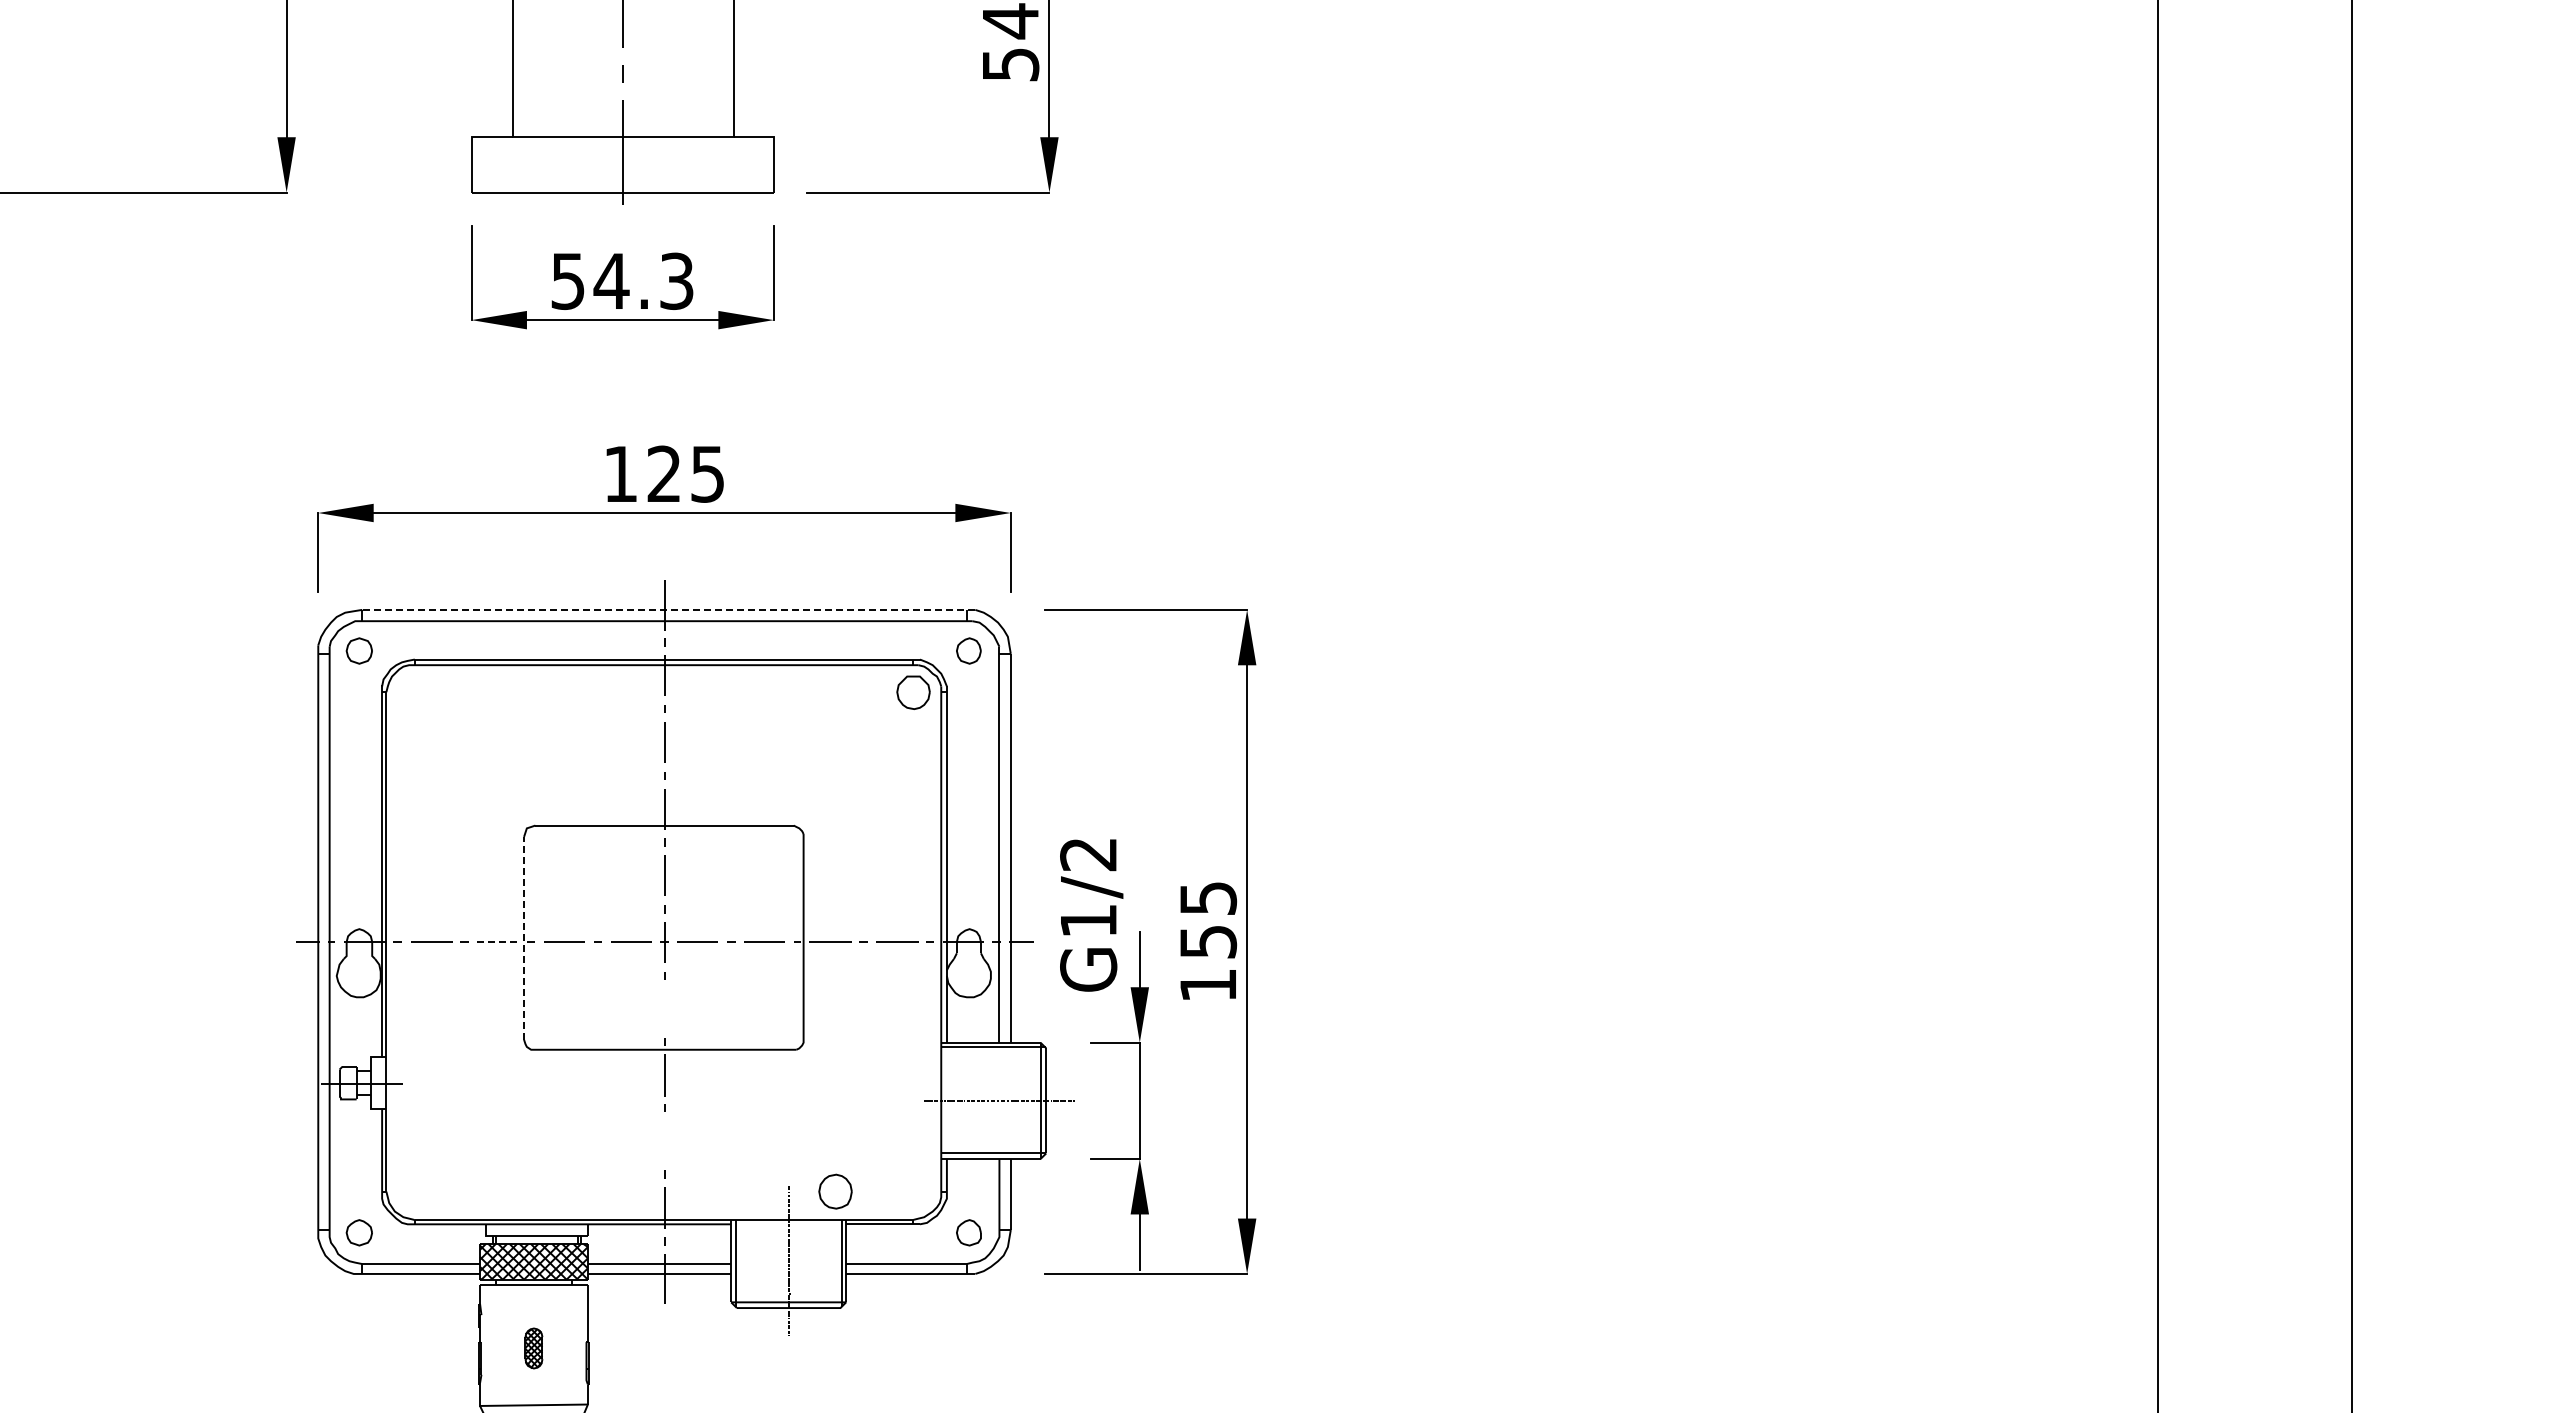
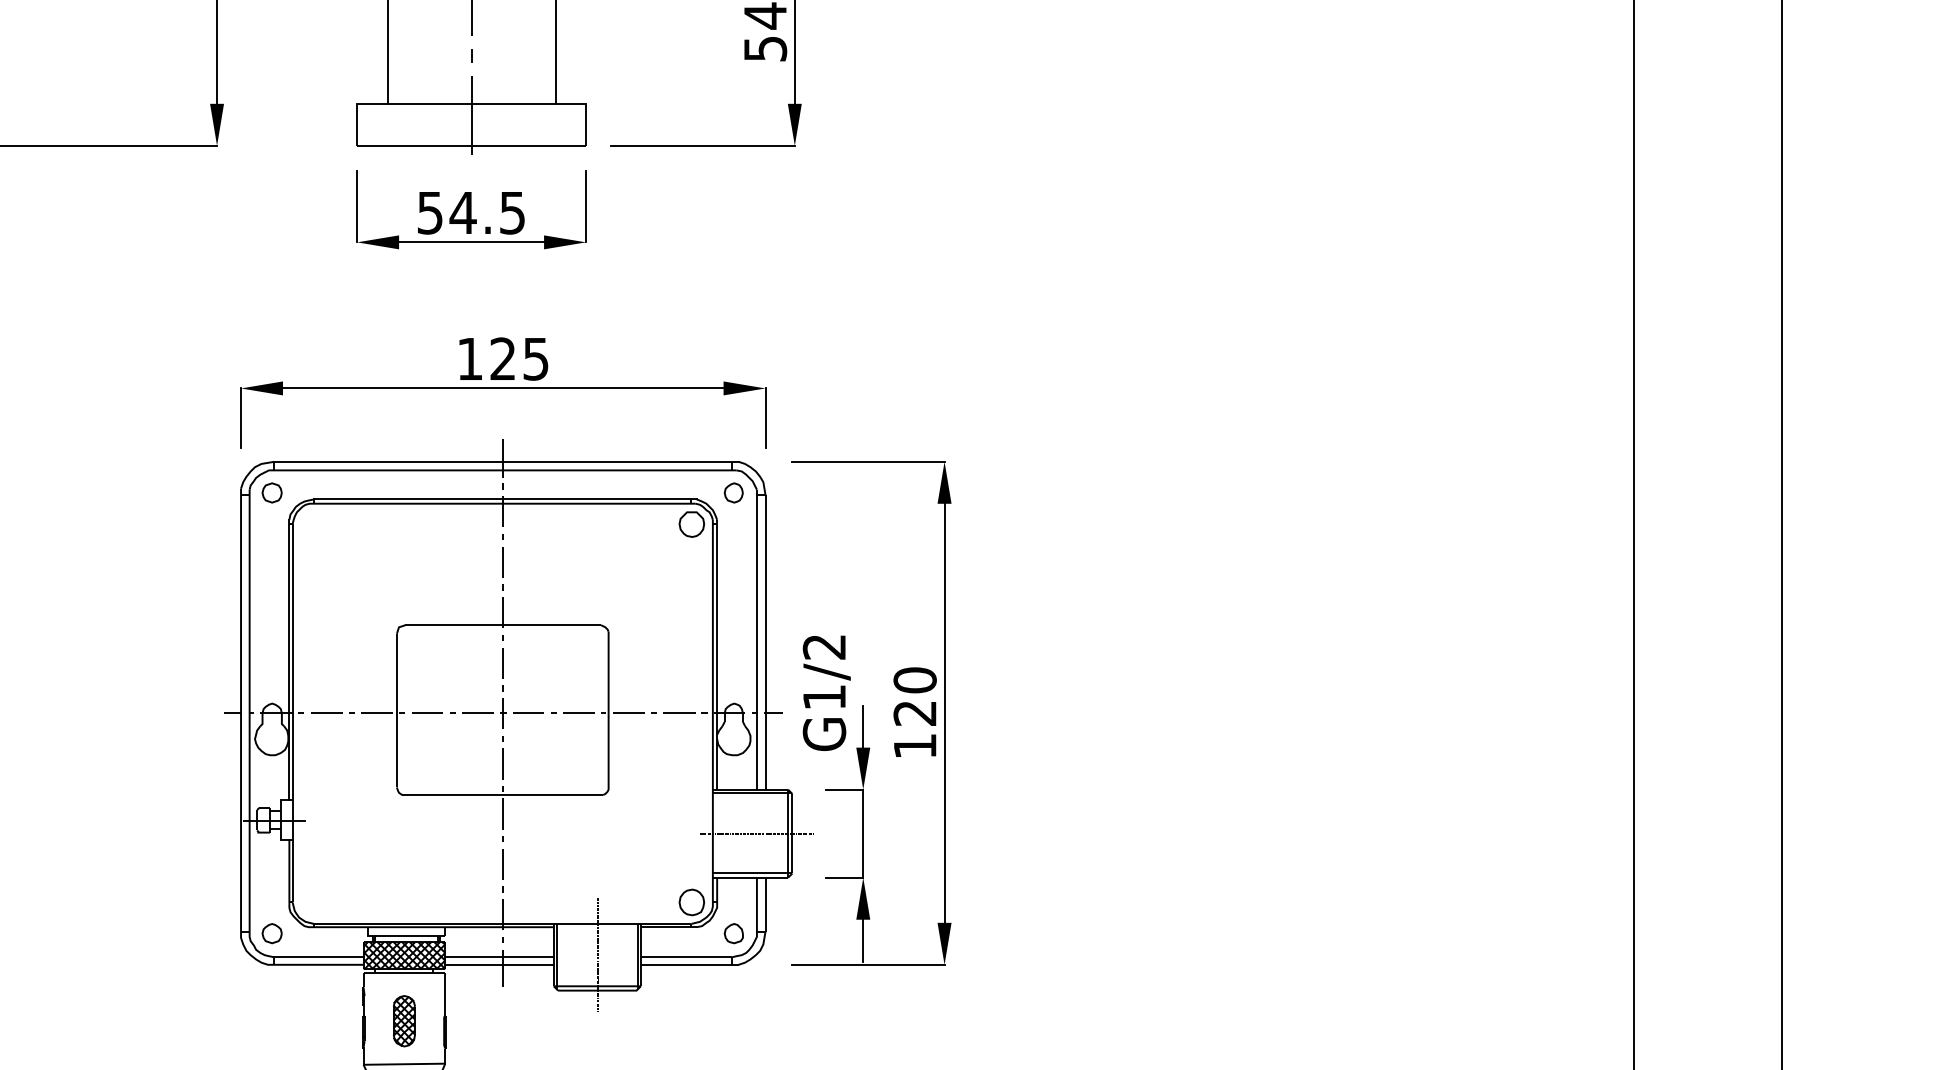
text: (676, 280) -> (512, 212), 54.3 -> 54.5
line: (668, 609) -> (506, 461), dashed -> solid
text: (1208, 919) -> (915, 696), 155 -> 120
line: (524, 937) -> (397, 709), dashed -> solid
line: (497, 941) -> (376, 712), dashed -> solid
line: (664, 1008) -> (503, 763), added
line: (664, 1141) -> (503, 864), added
part: (835, 1191) -> (691, 902), moved
part: (533, 1348) -> (404, 1021), size x1.67

